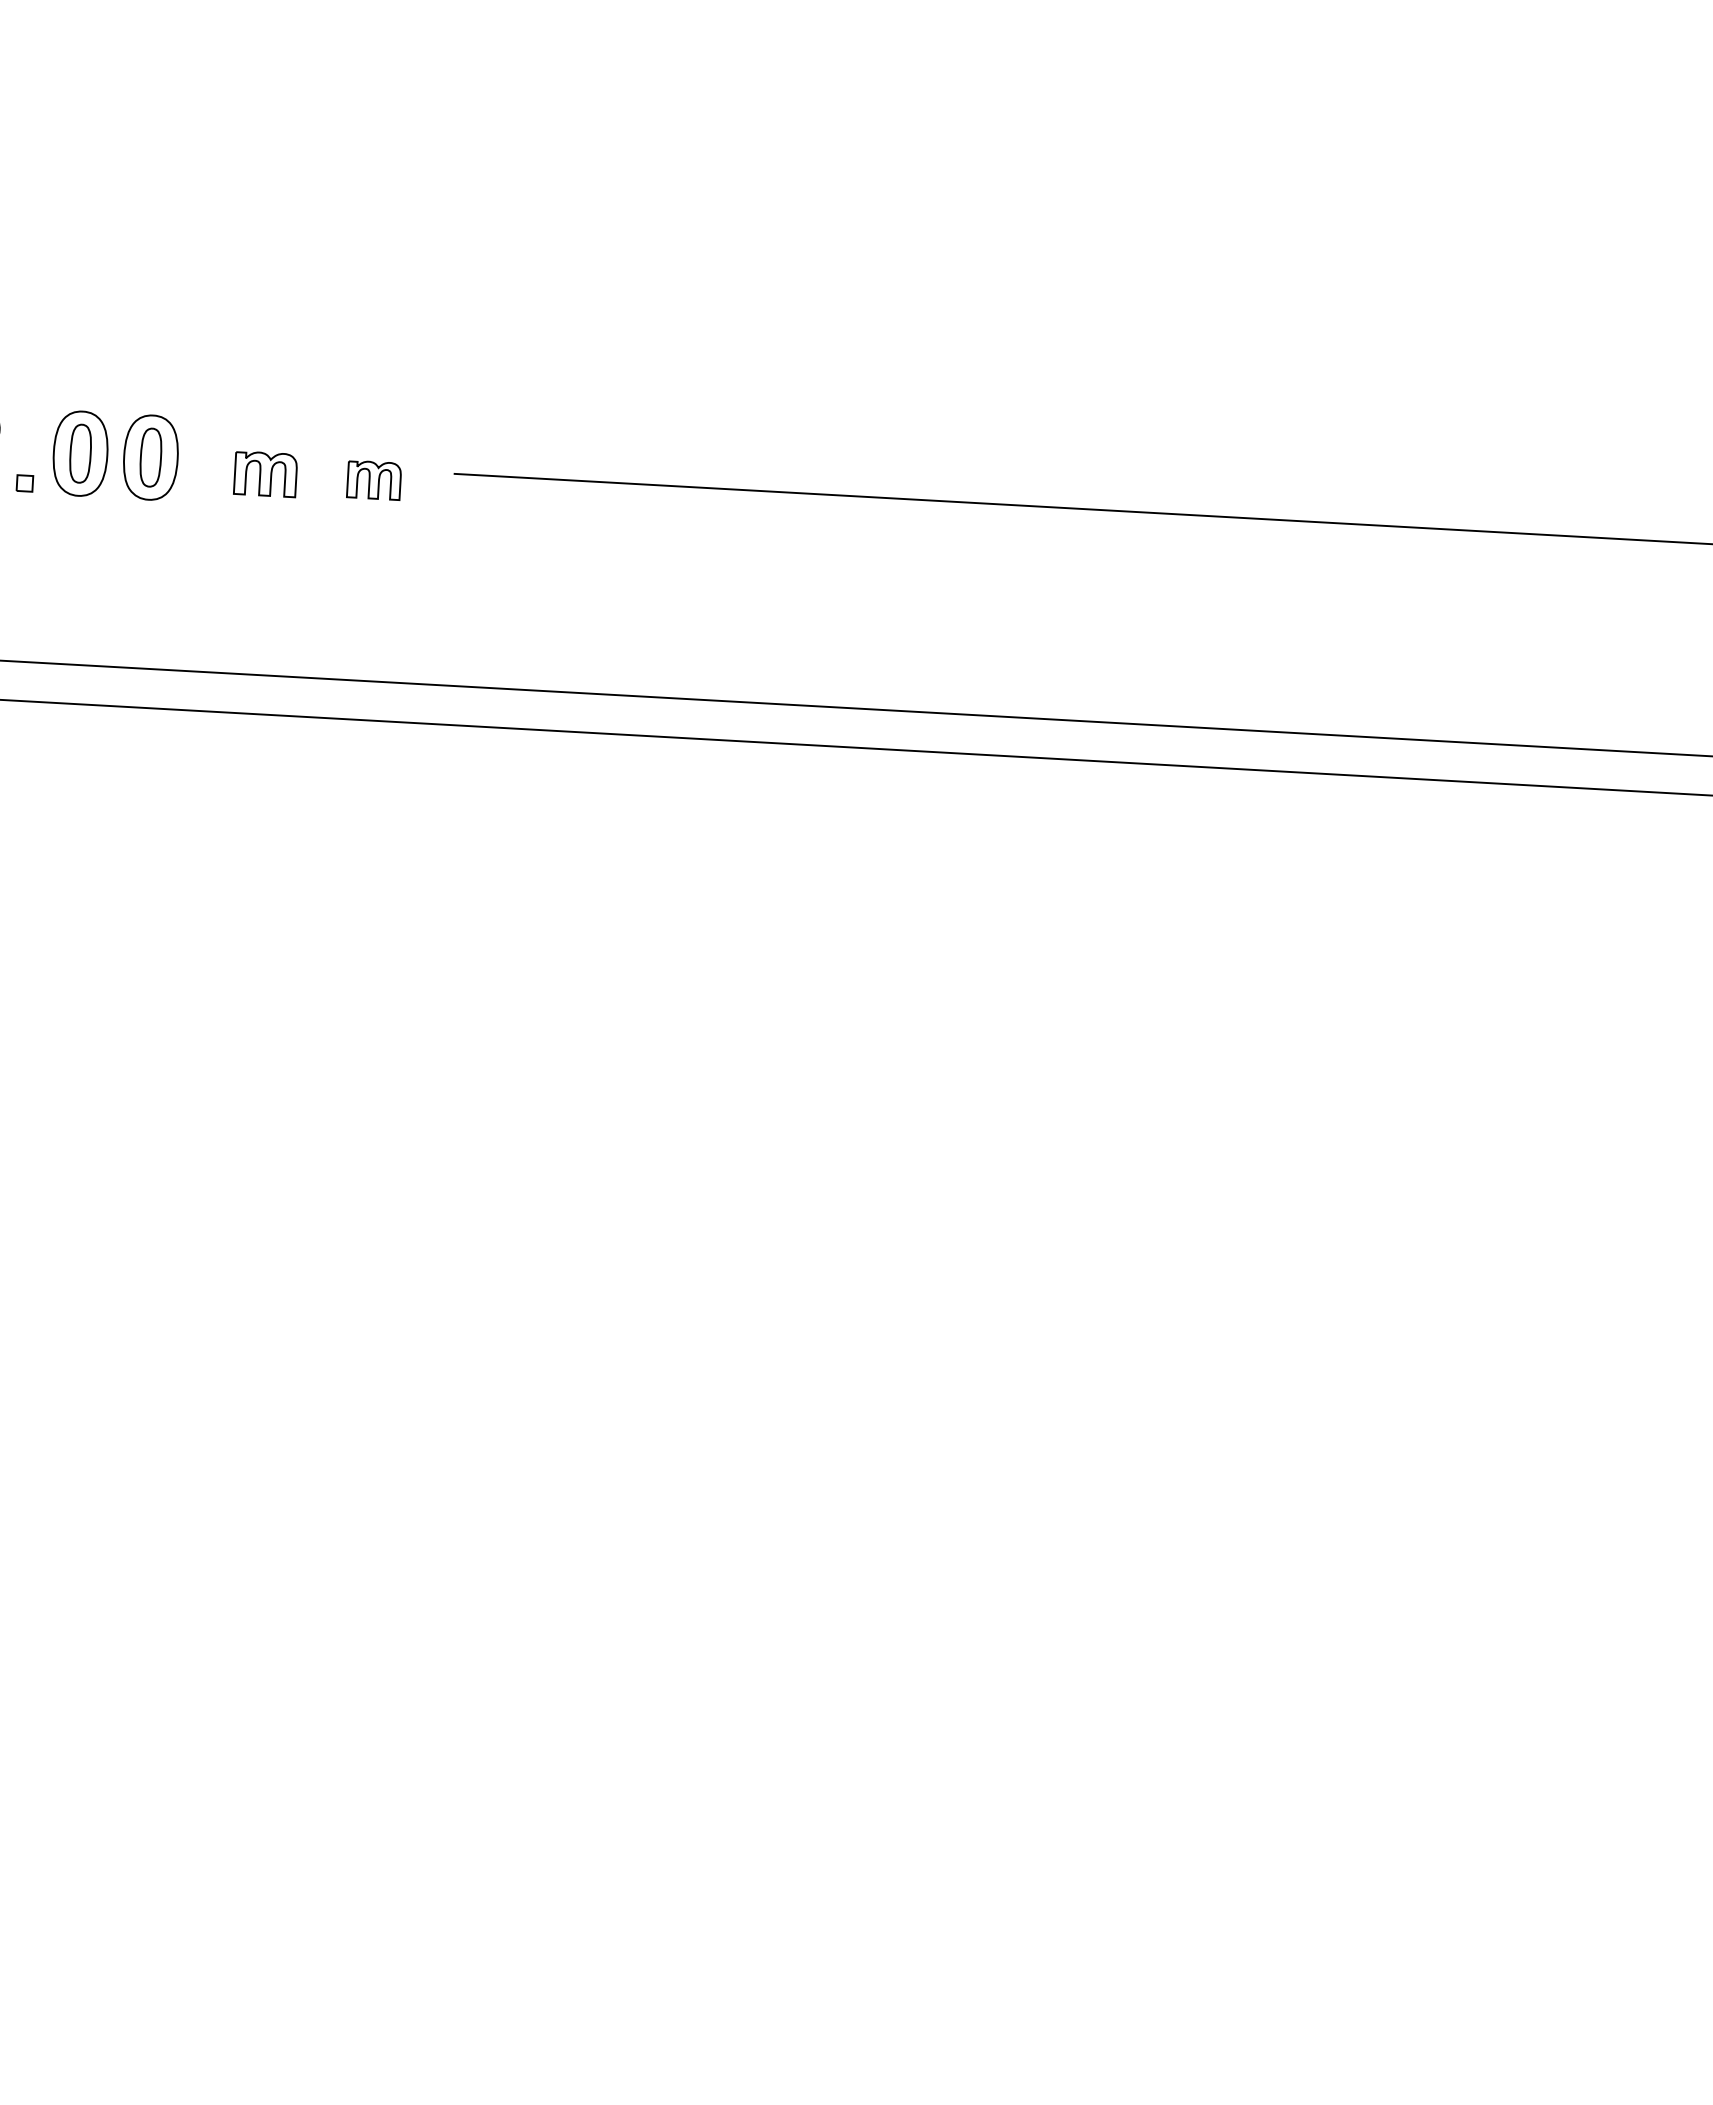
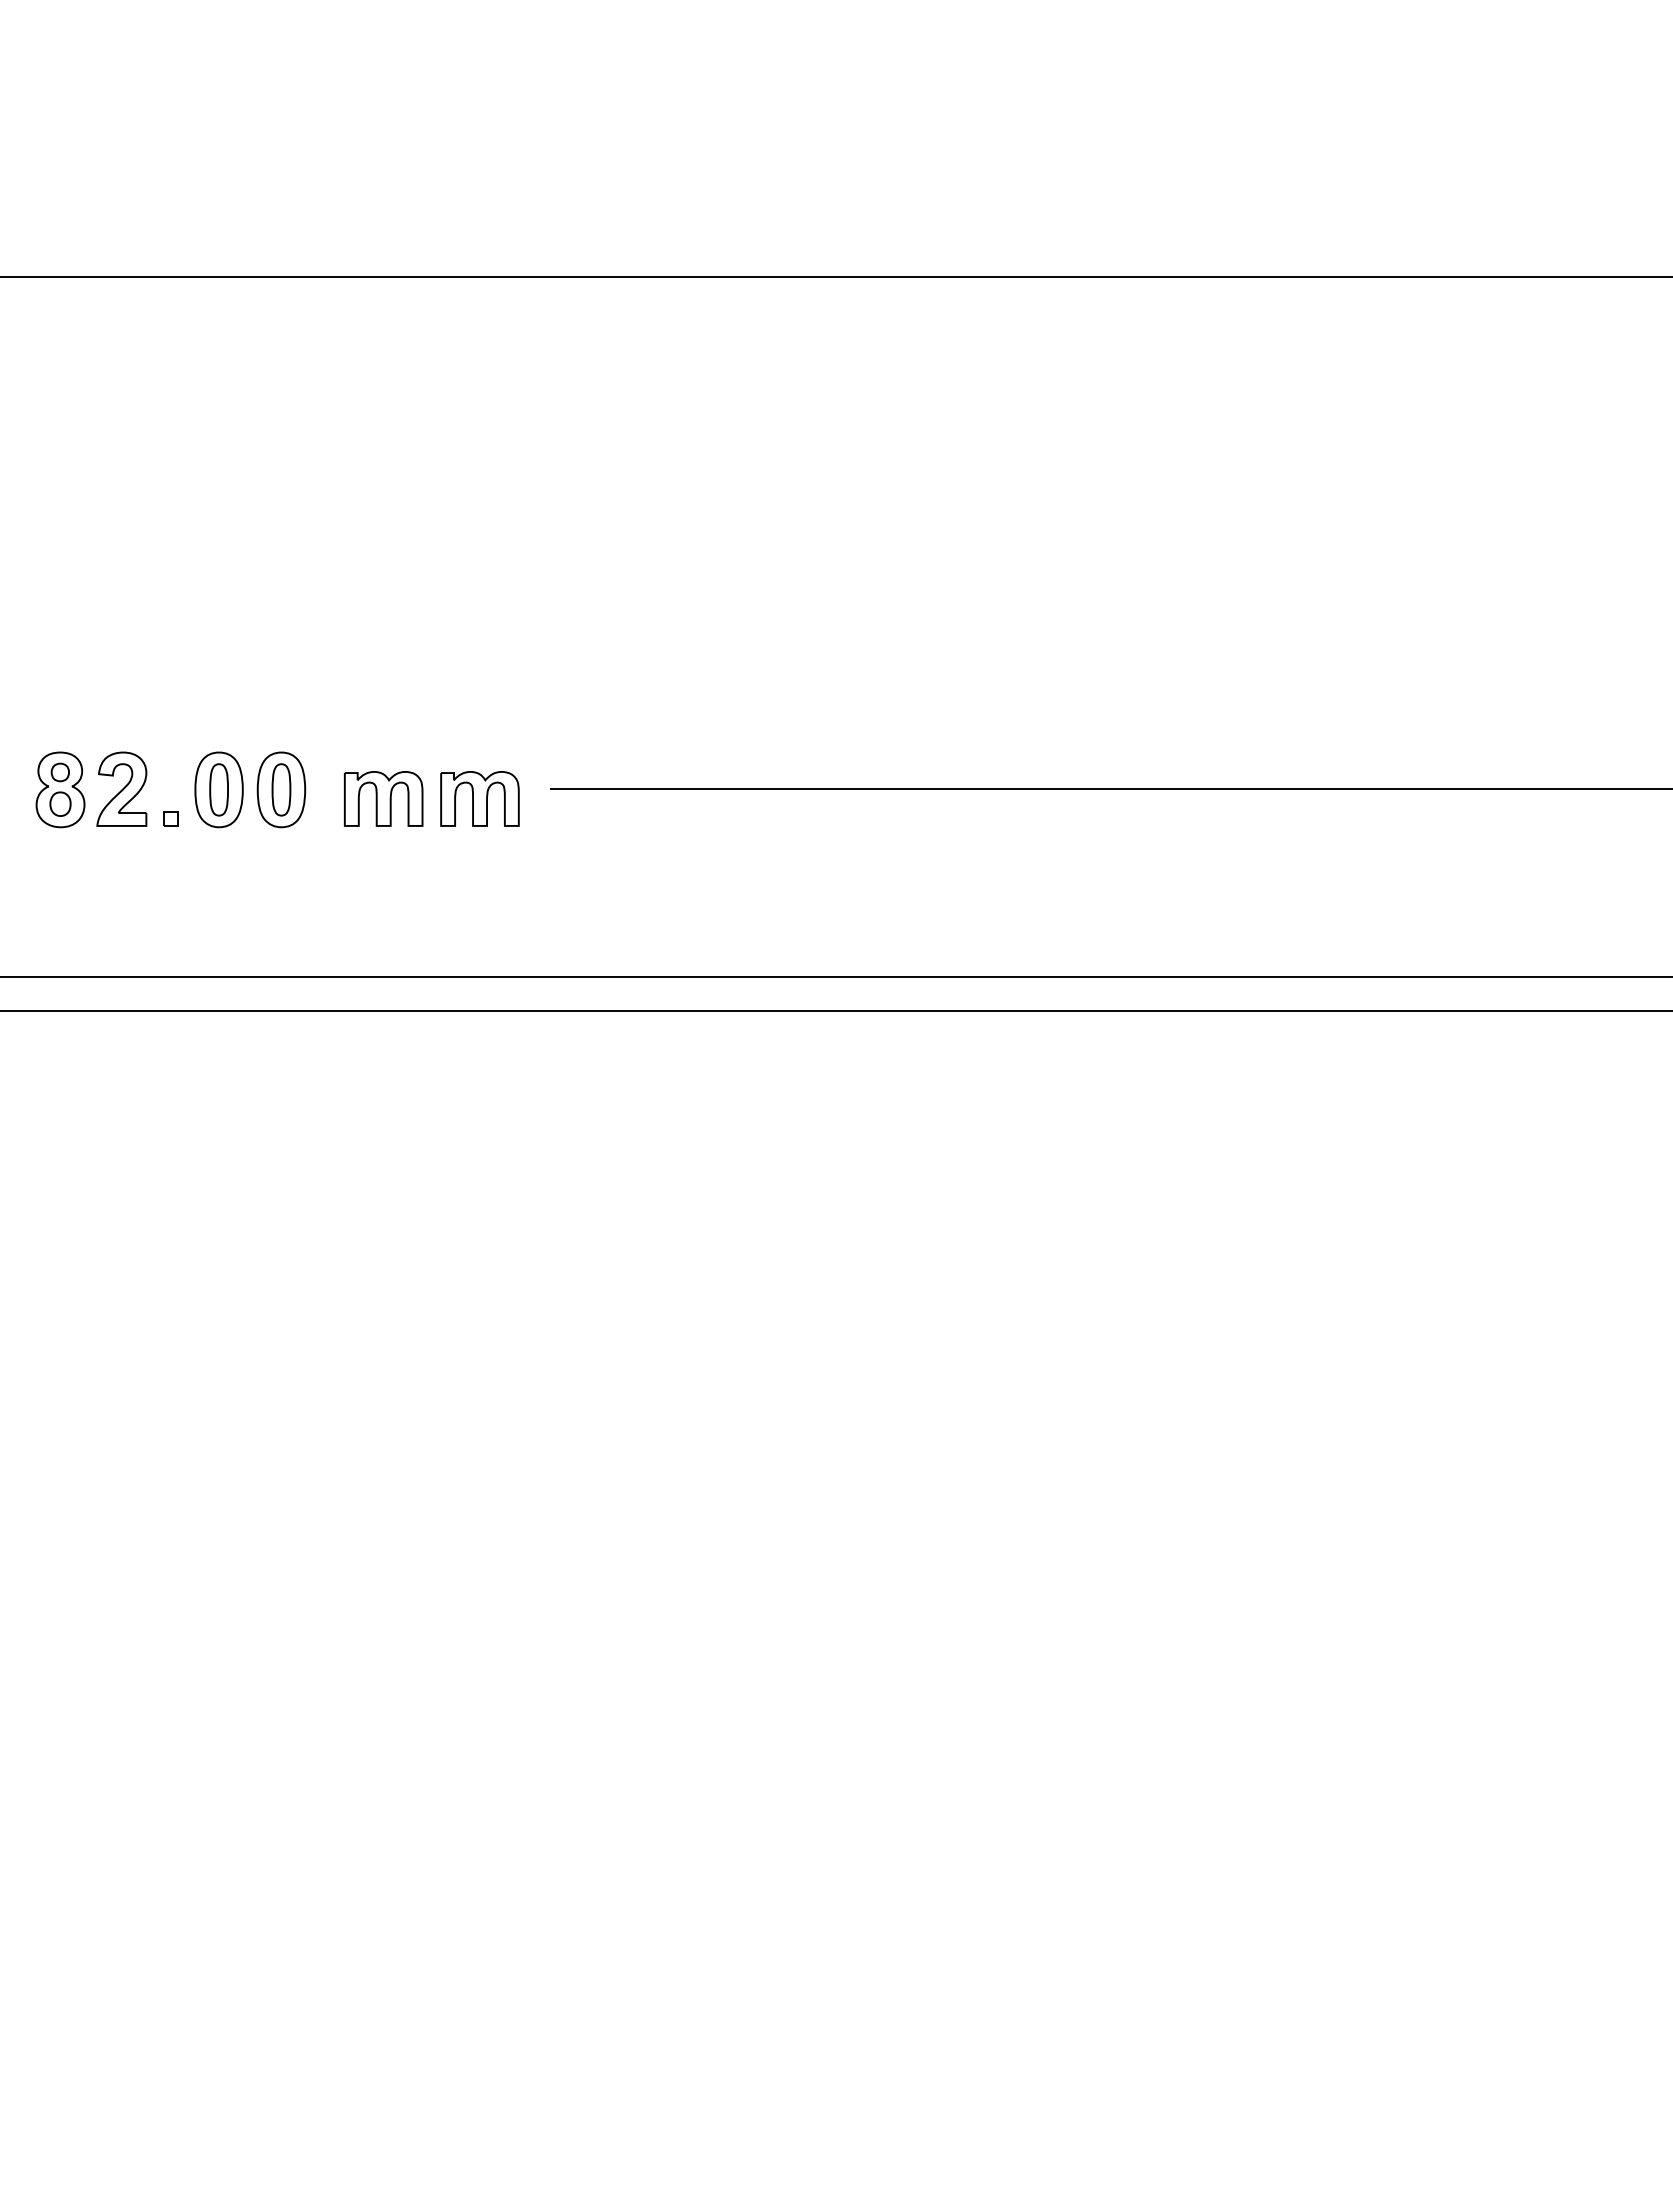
part: (265, 473) -> (383, 798), size x1.43
part: (373, 479) -> (479, 798), size x1.67

